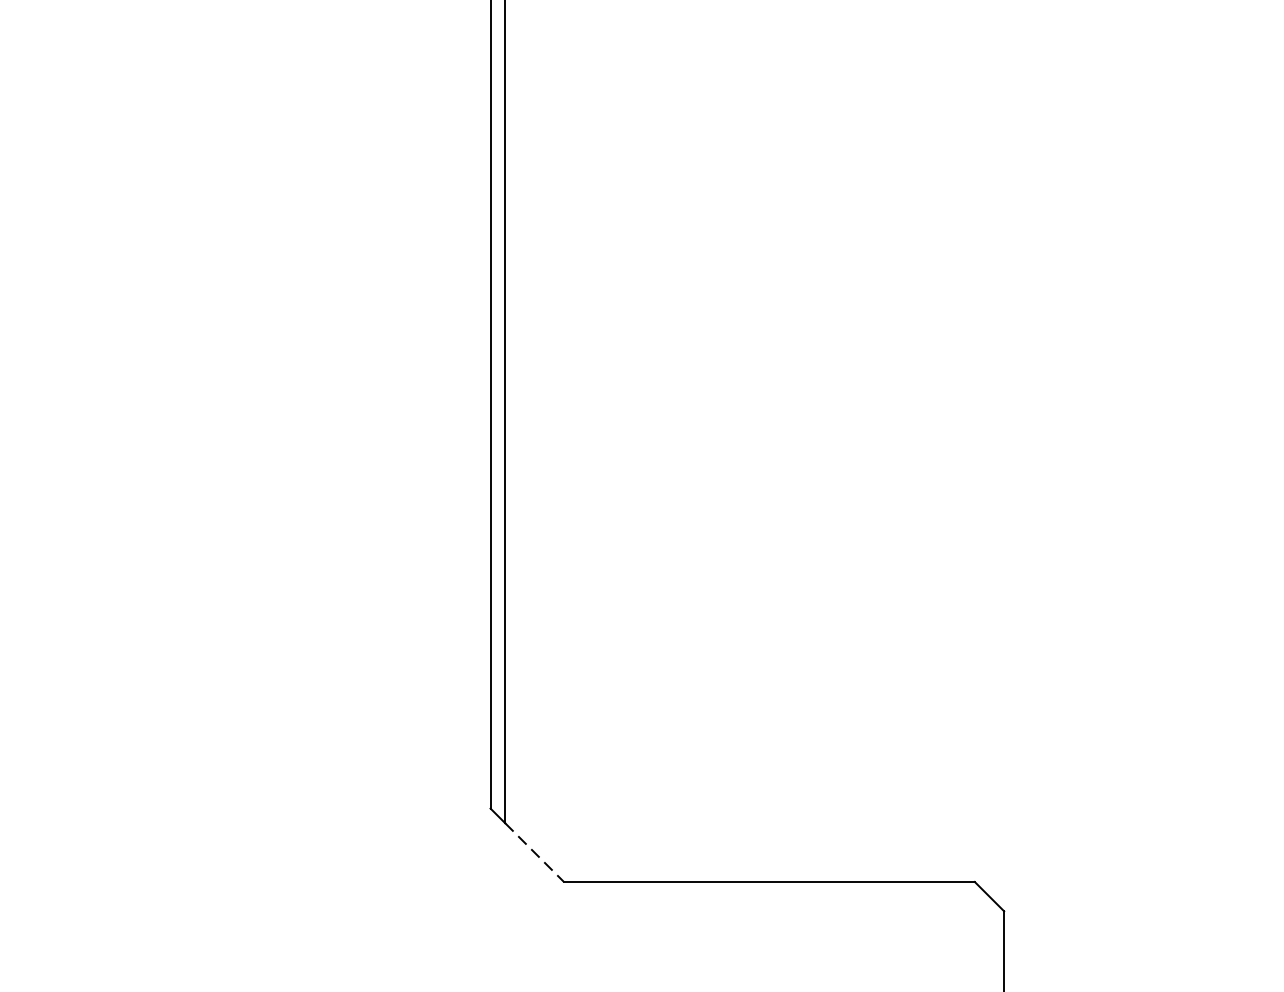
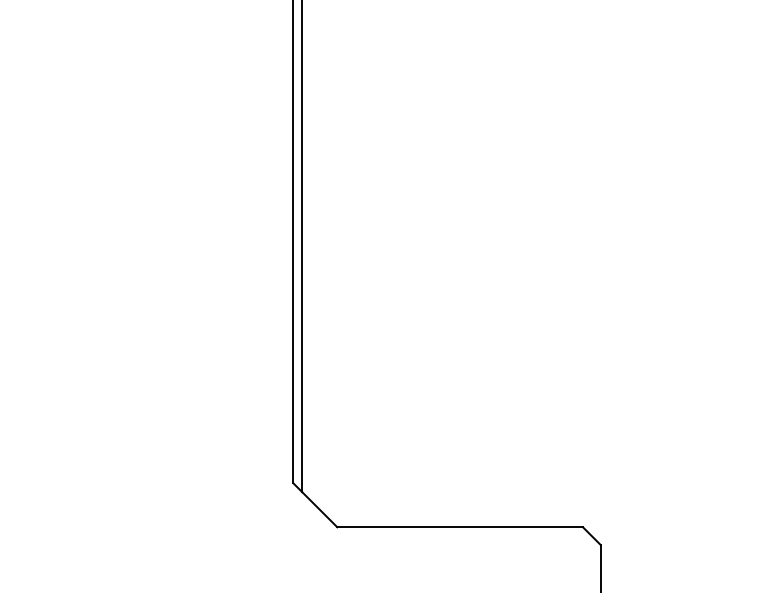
line: (534, 852) -> (319, 509), dashed -> solid

